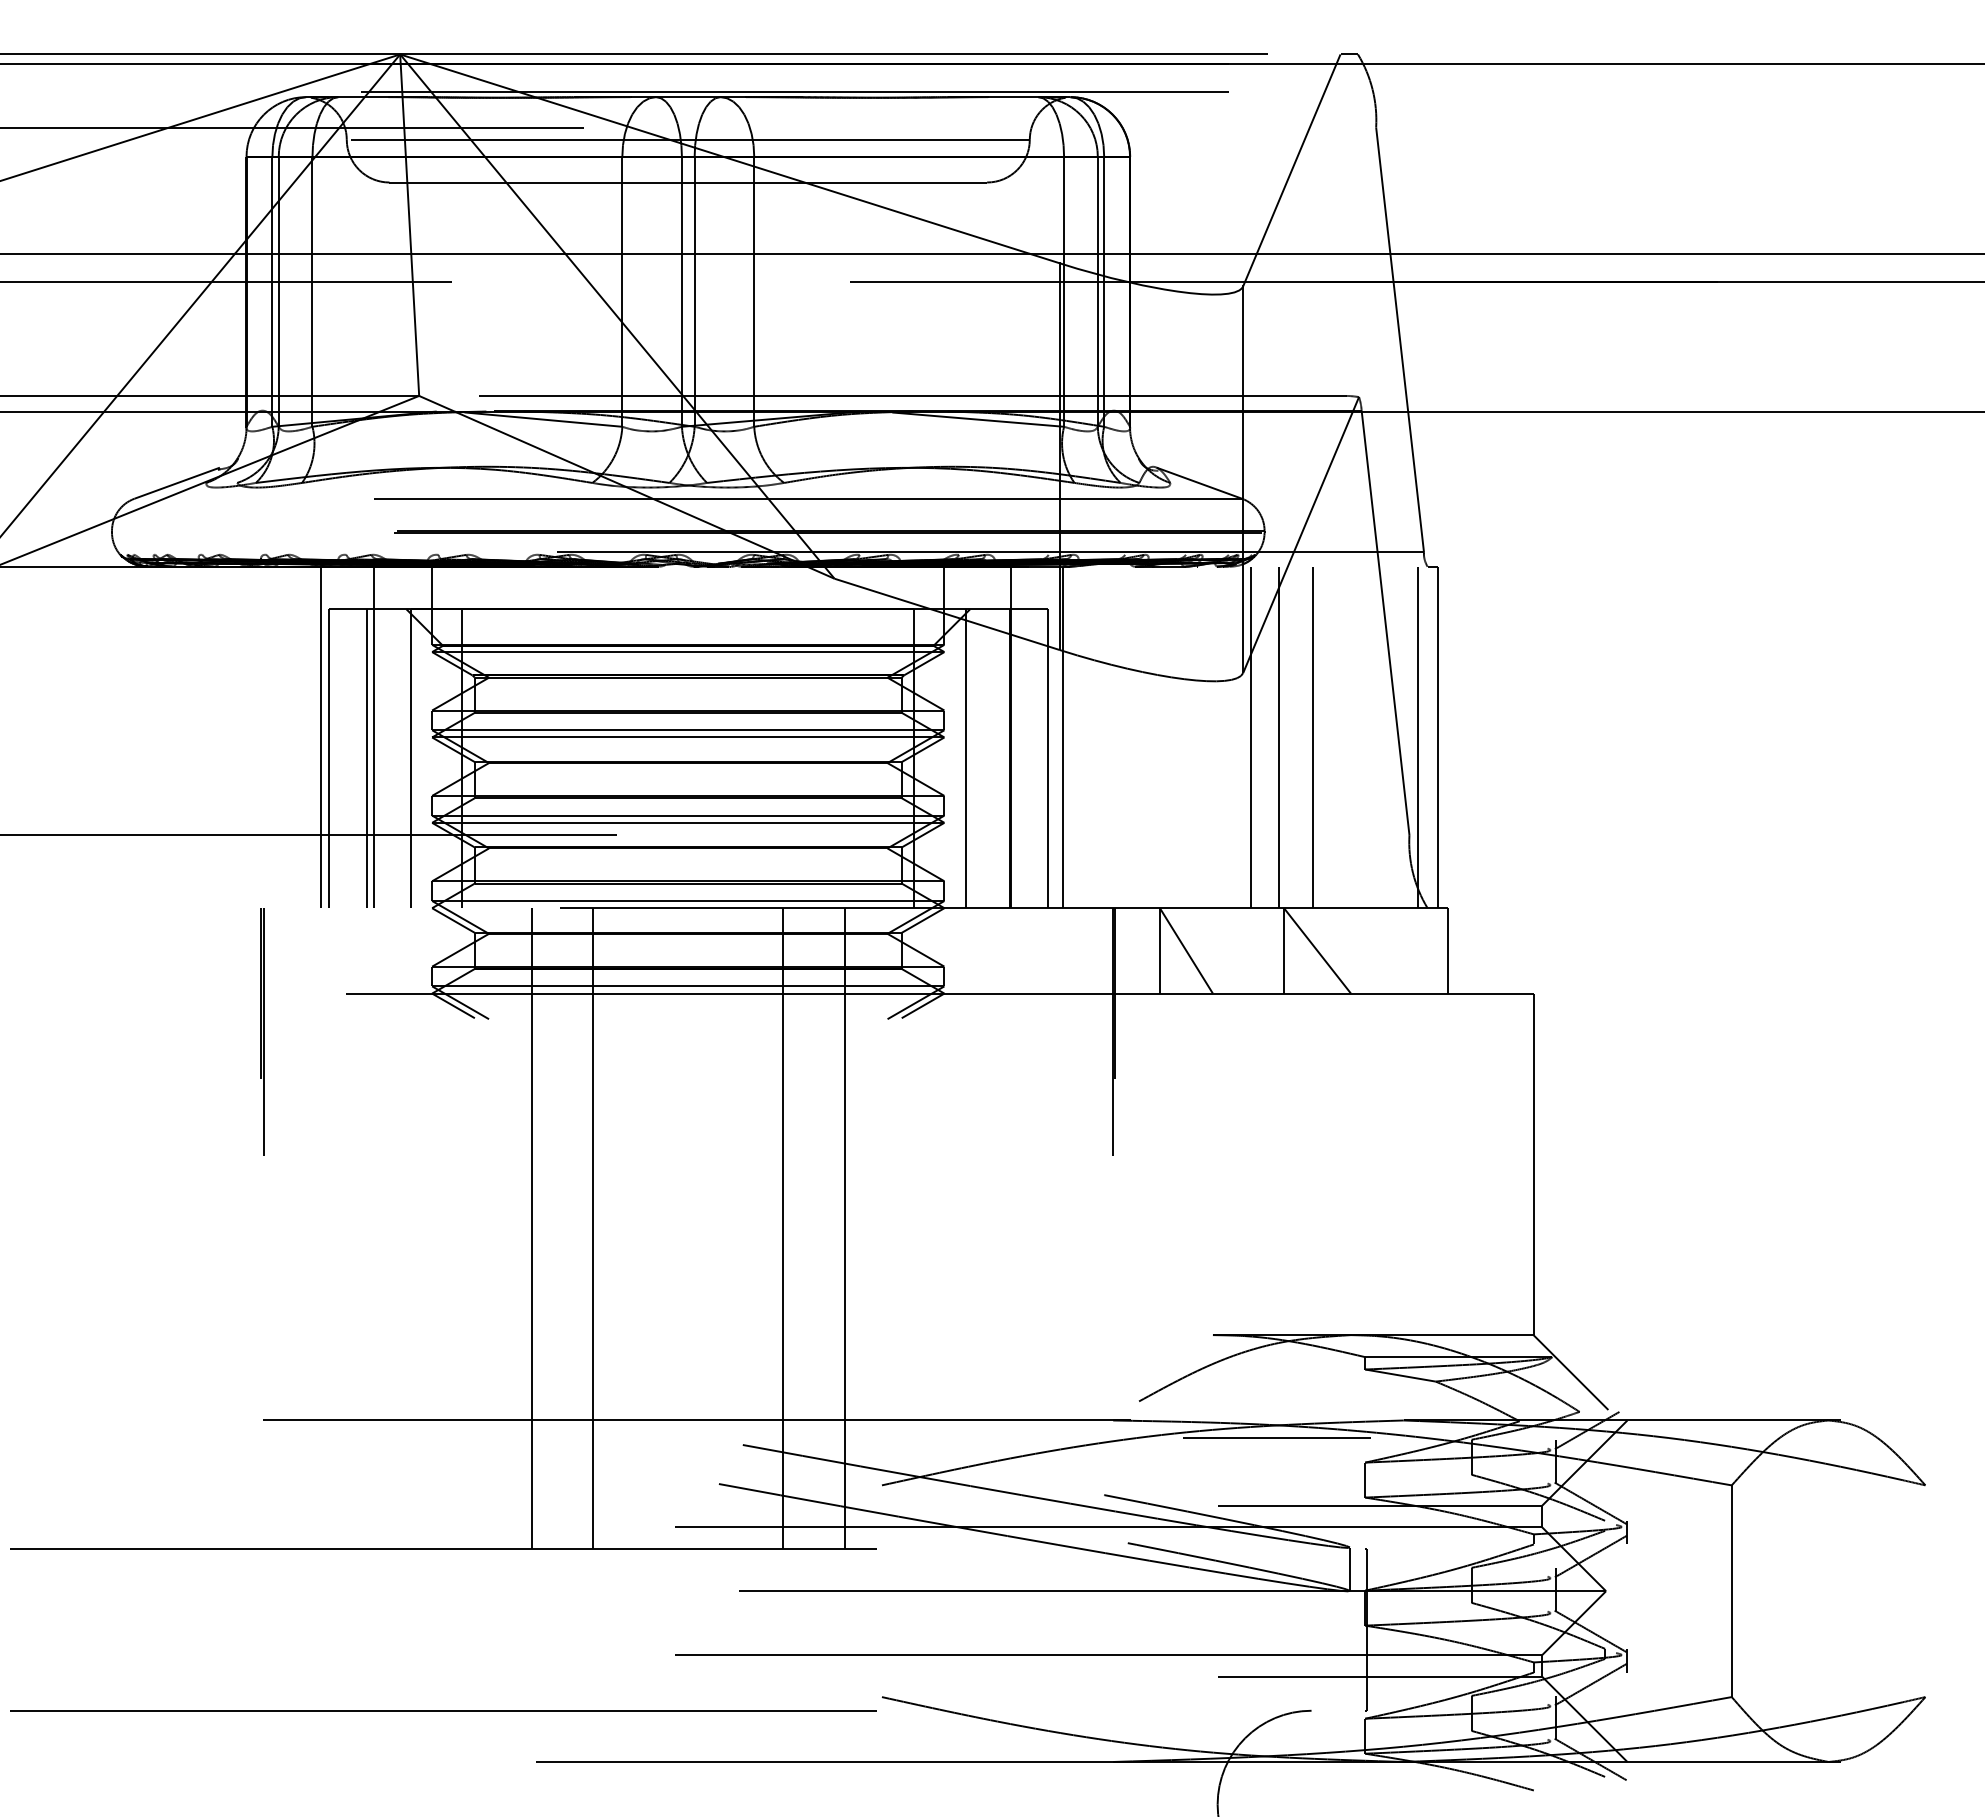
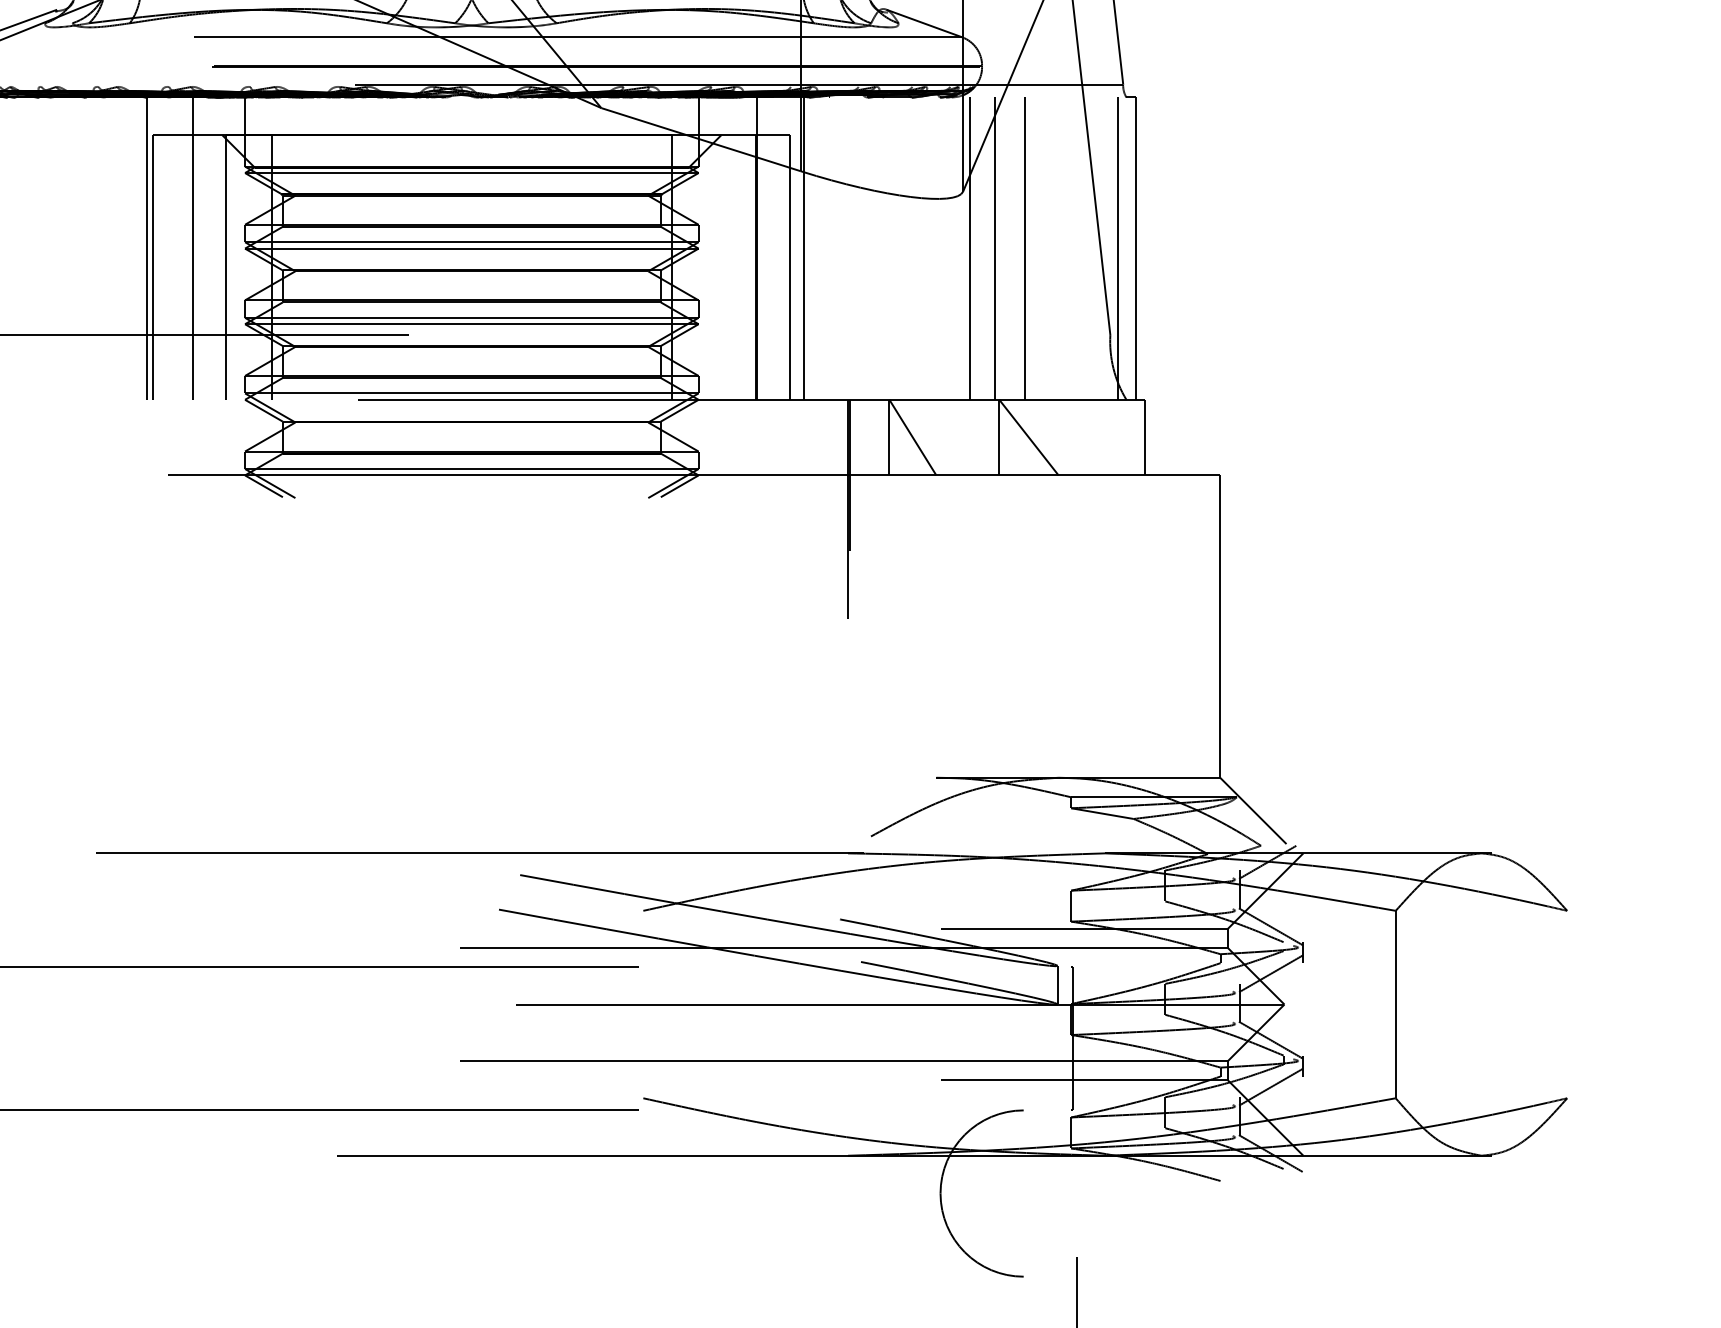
line: (366, 758) -> (186, 267), removed
line: (966, 758) -> (718, 267), removed
part: (262, 1031) -> (94, 508), removed
line: (531, 1228) -> (333, 683), removed
line: (593, 1228) -> (387, 683), removed
line: (783, 1228) -> (556, 683), removed
line: (845, 1228) -> (611, 683), removed
line: (1276, 1437) -> (992, 868), removed

